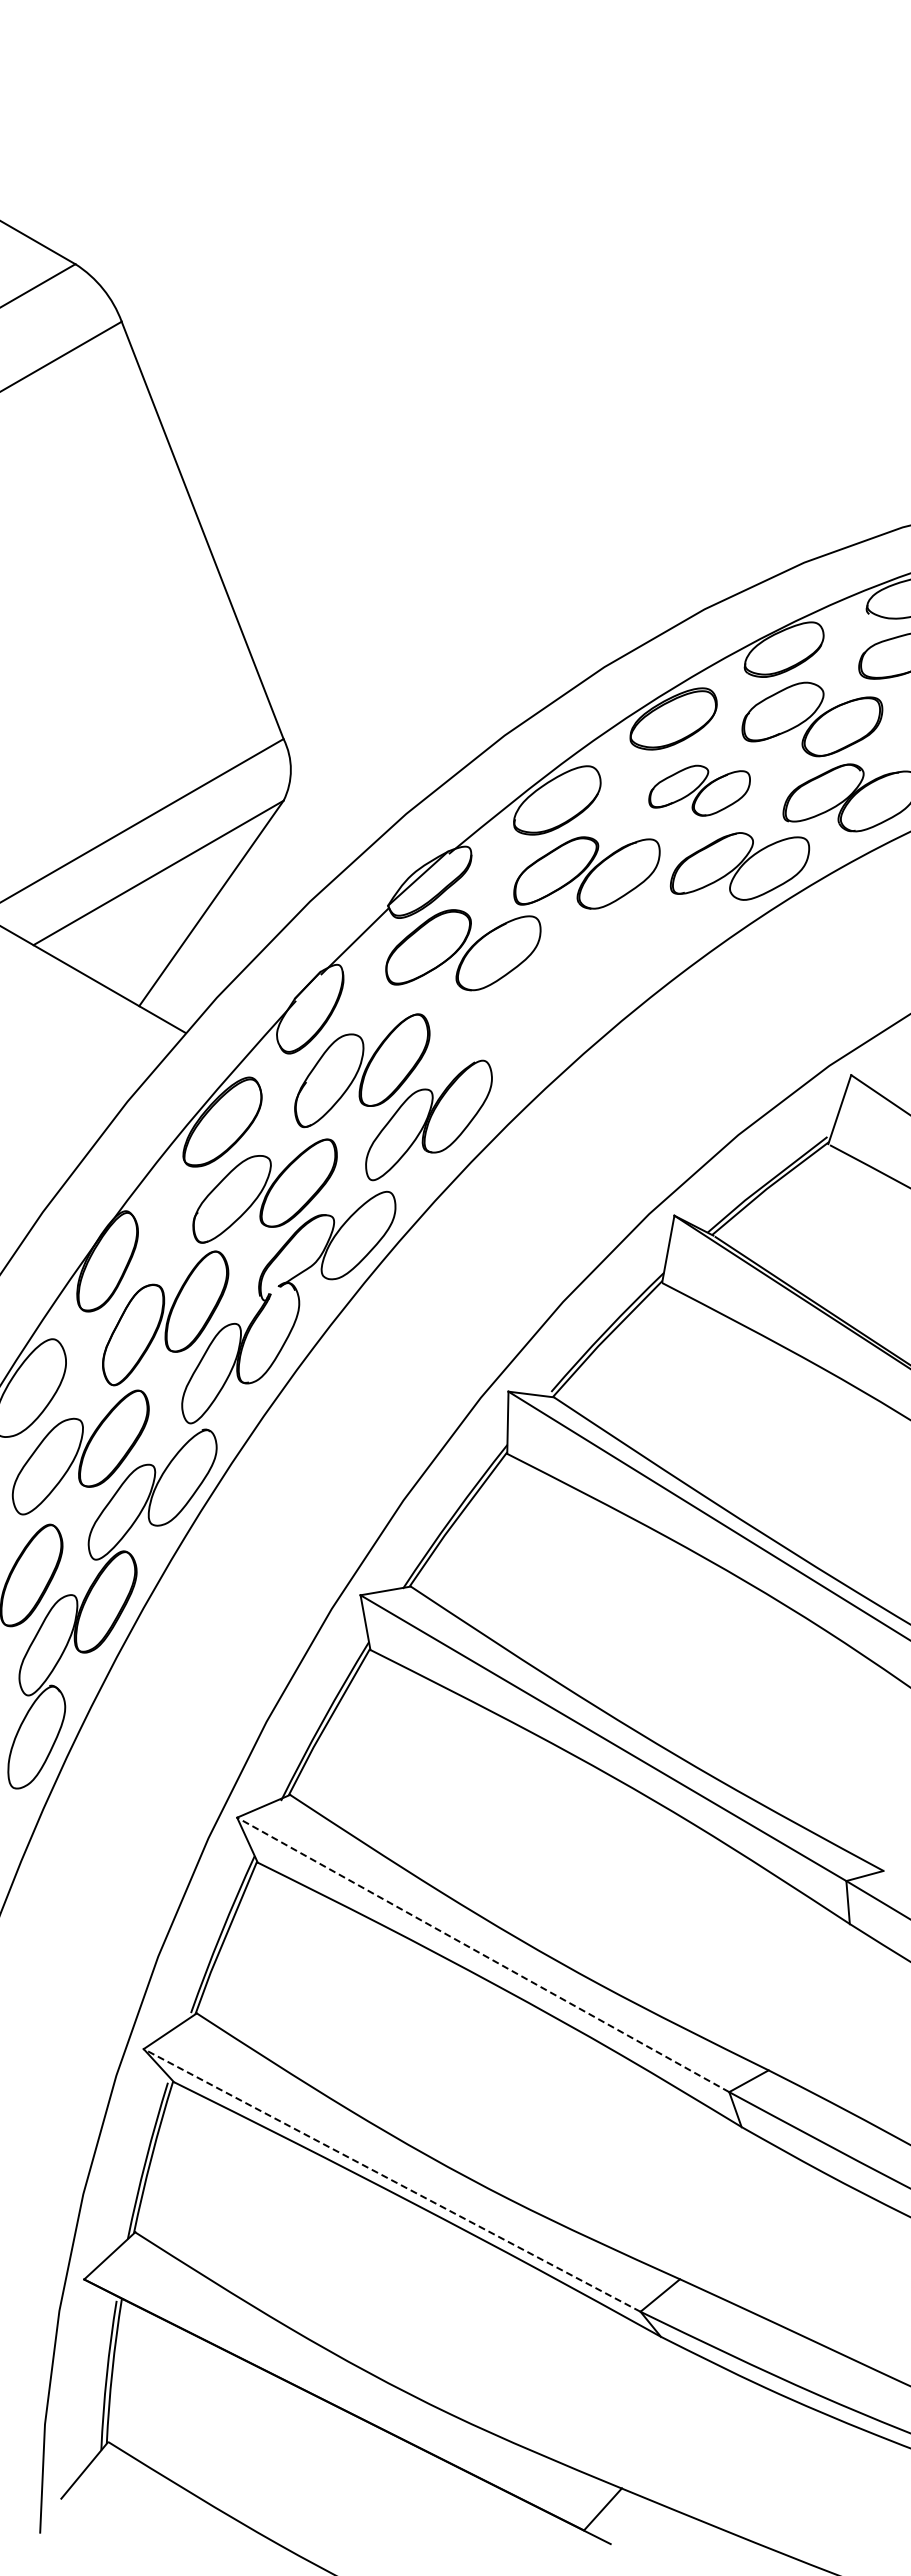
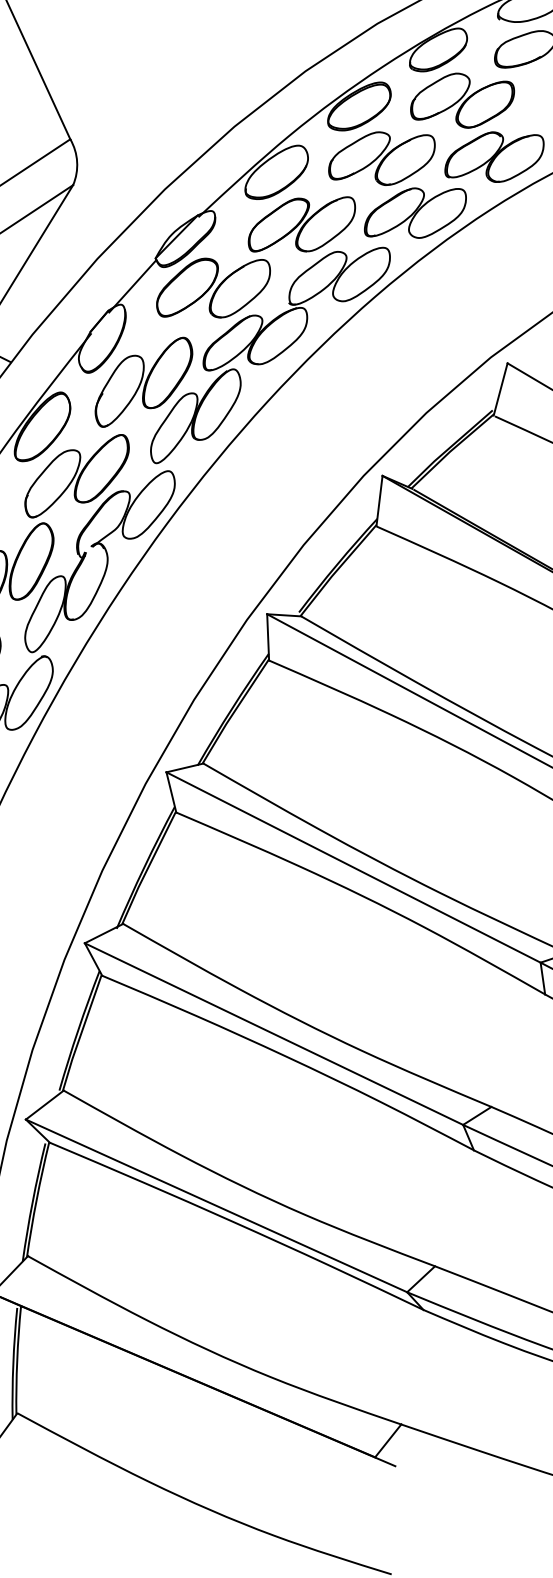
part: (699, 790) -> (381, 158), size x1.43
part: (572, 985) -> (296, 309), added
line: (483, 1954) -> (274, 1033), dashed -> solid
line: (392, 2180) -> (216, 1205), dashed -> solid

